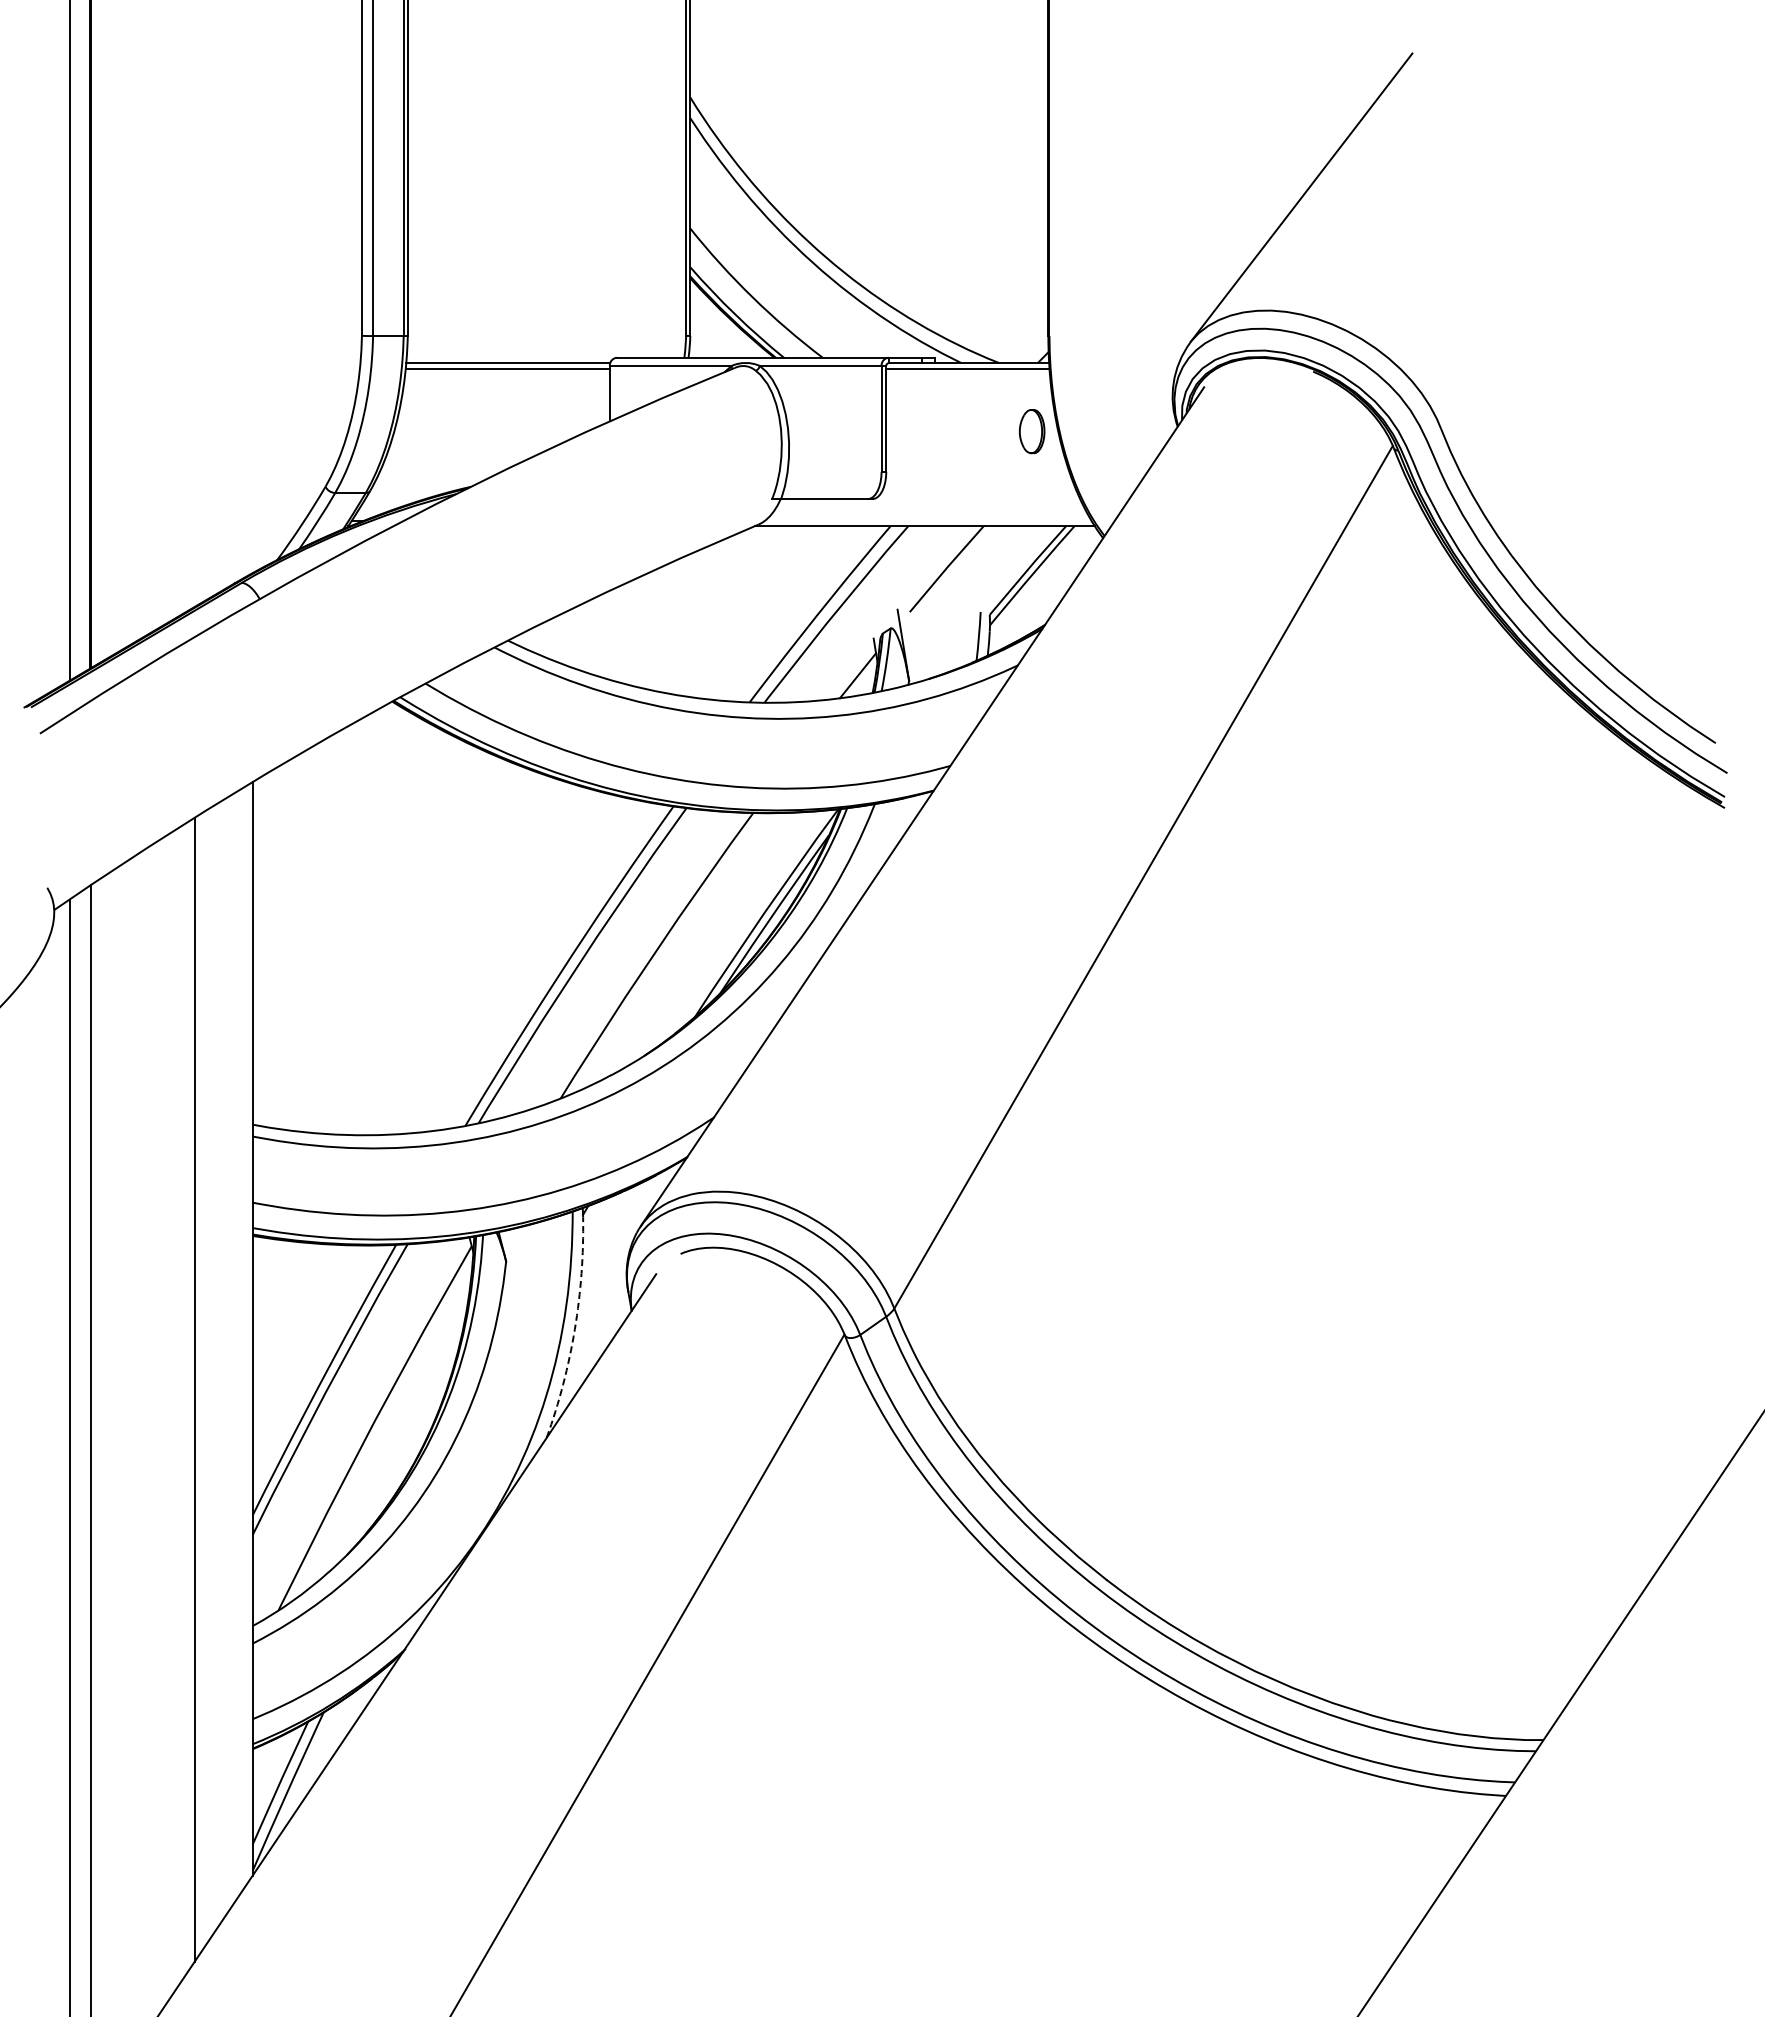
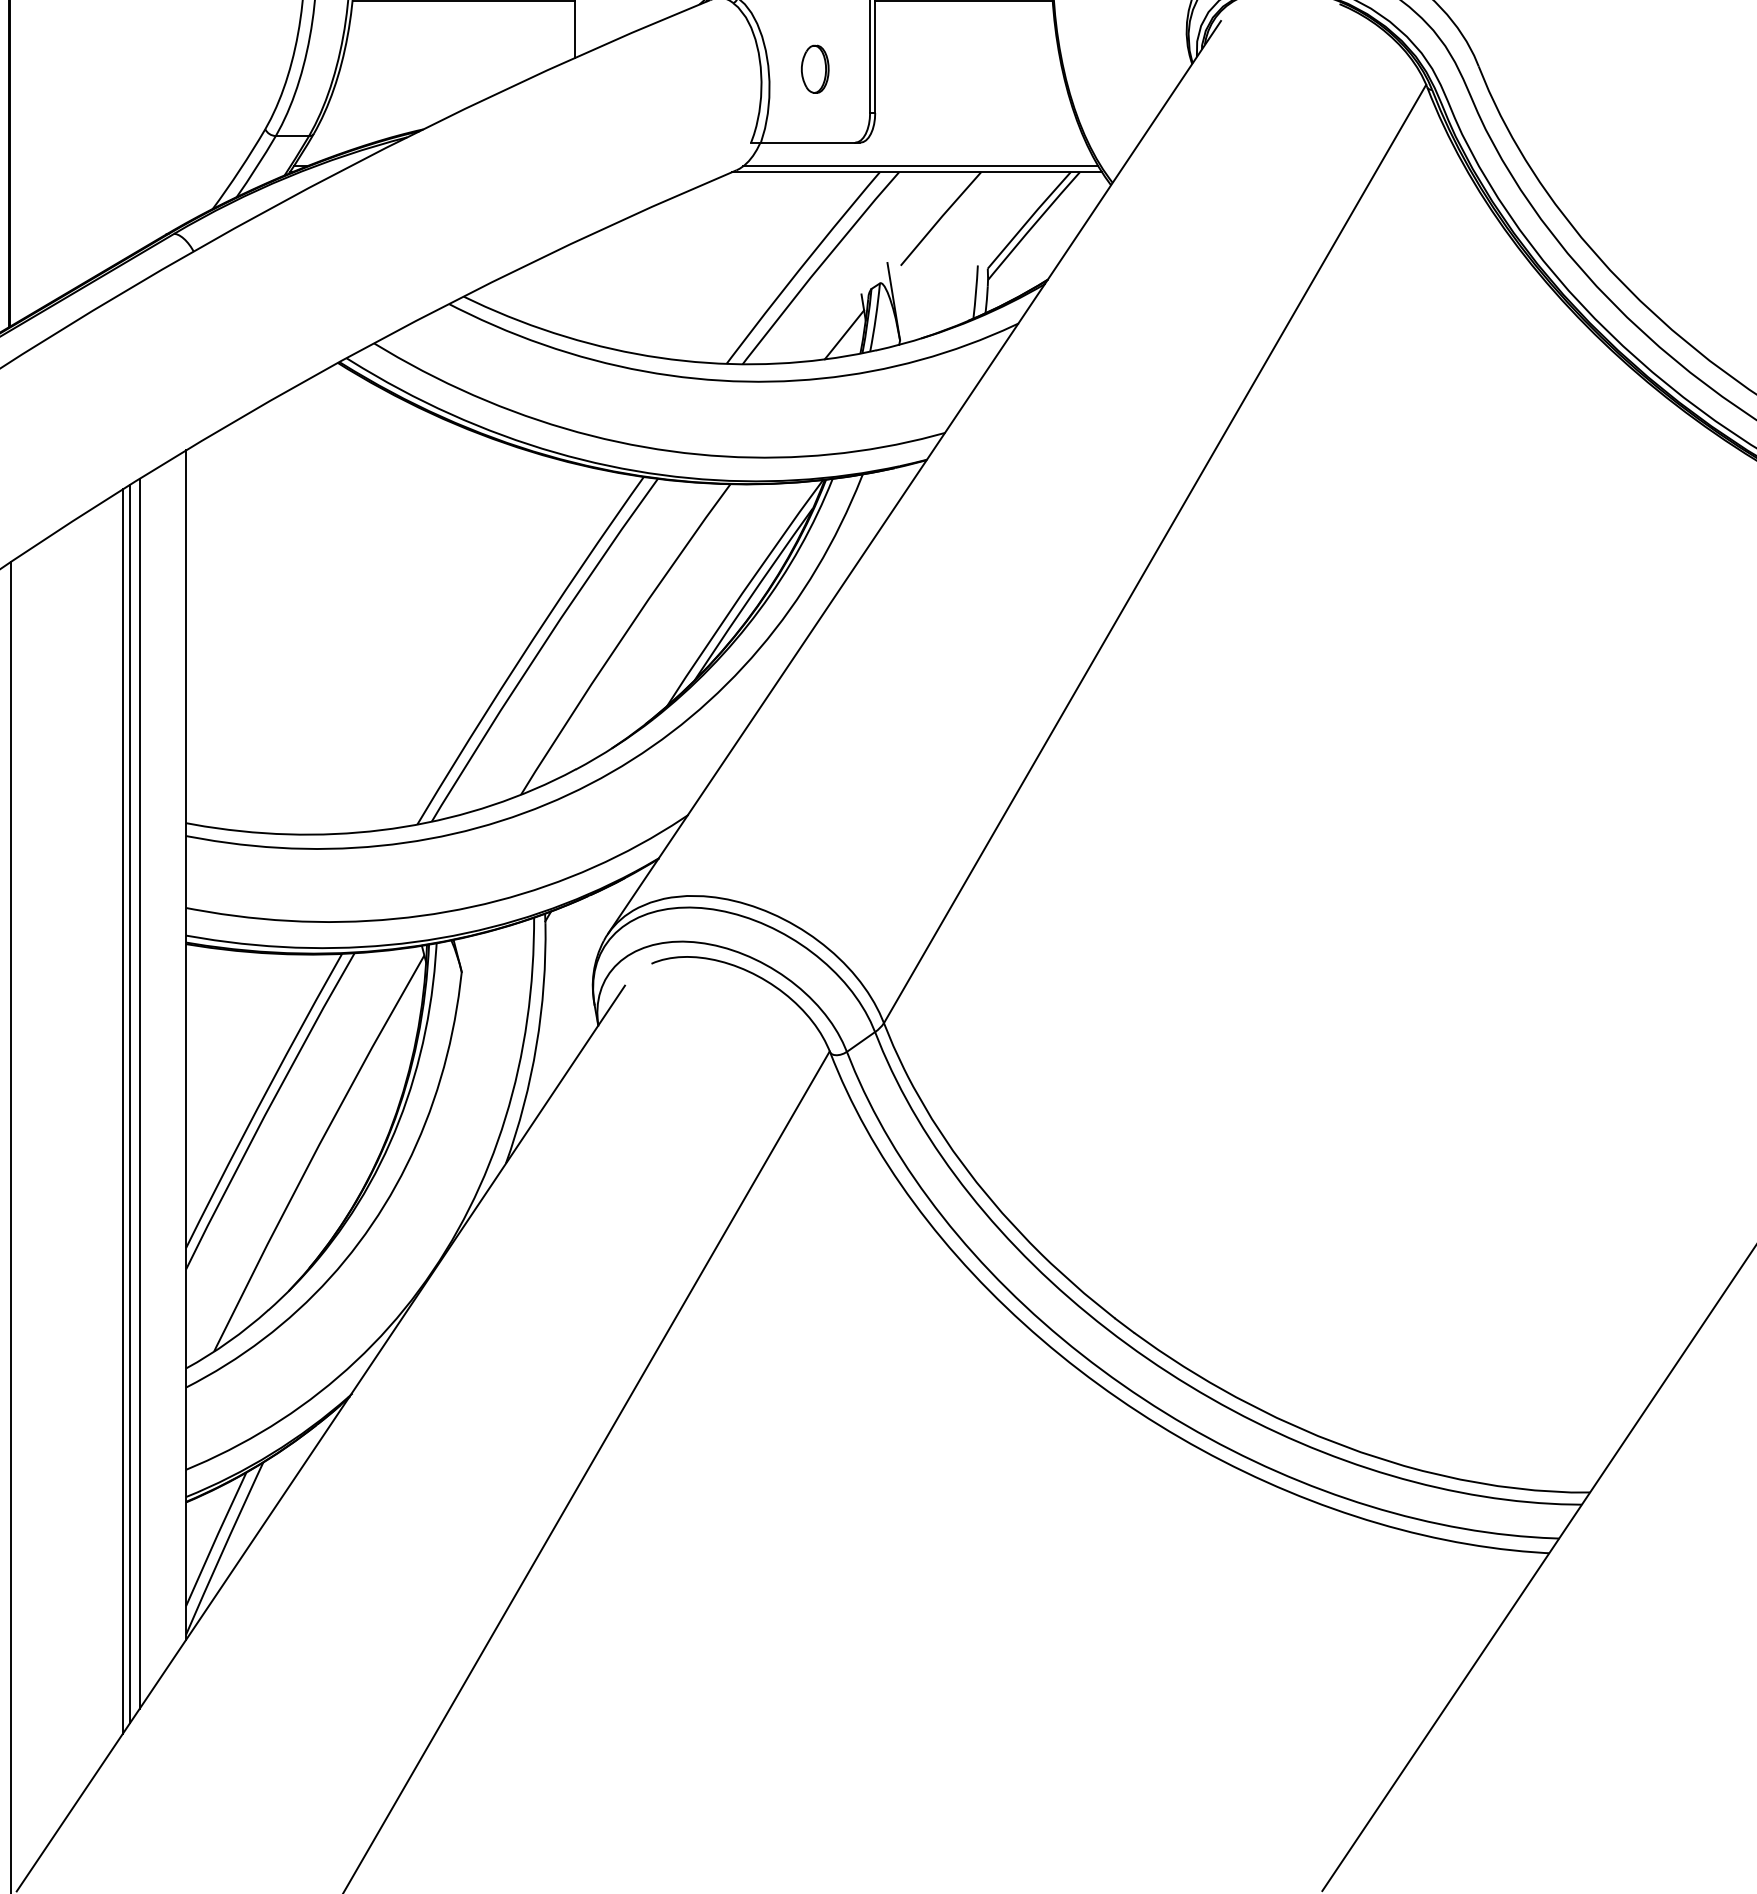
part: (1031, 431) -> (814, 69), moved
line: (928, 520) -> (921, 165), added
arc: (574, 1329) -> (536, 1045), dashed -> solid
line: (209, 1373) -> (139, 1093), added
line: (201, 1382) -> (130, 1103), added

